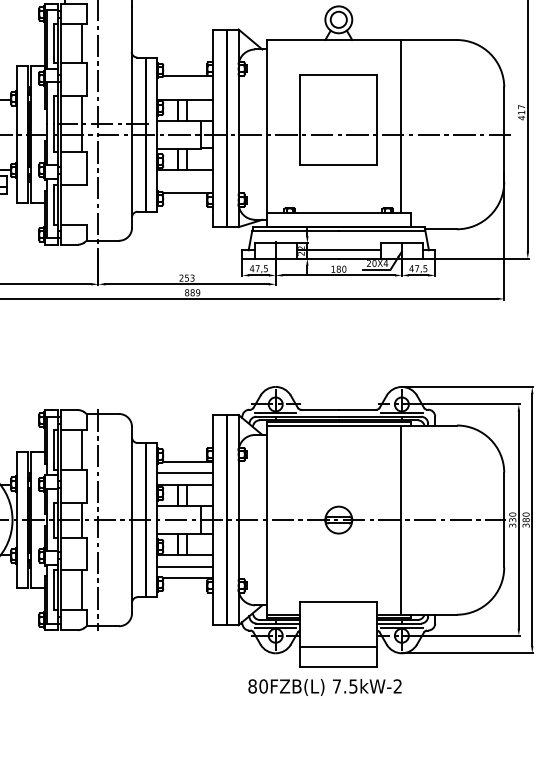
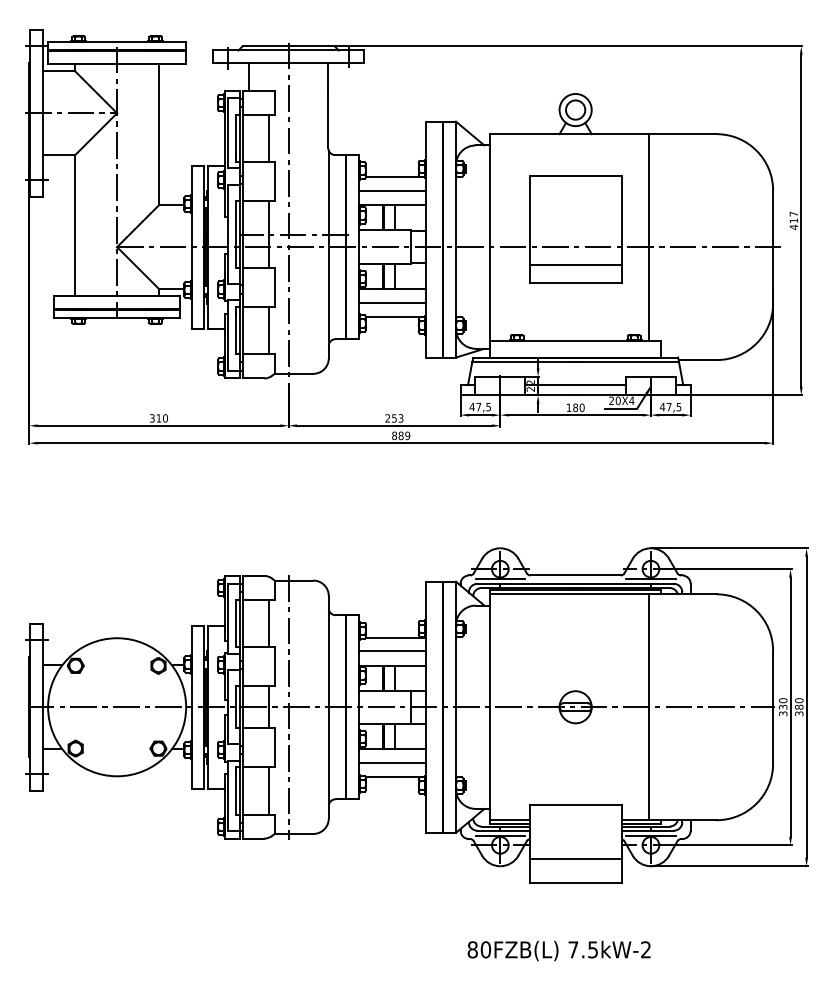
line: (184, 87) -> (391, 190), added
line: (338, 149) -> (575, 264), added
line: (184, 181) -> (391, 303), added
line: (81, 204) -> (268, 330), added
text: (324, 687) -> (558, 950), moved

